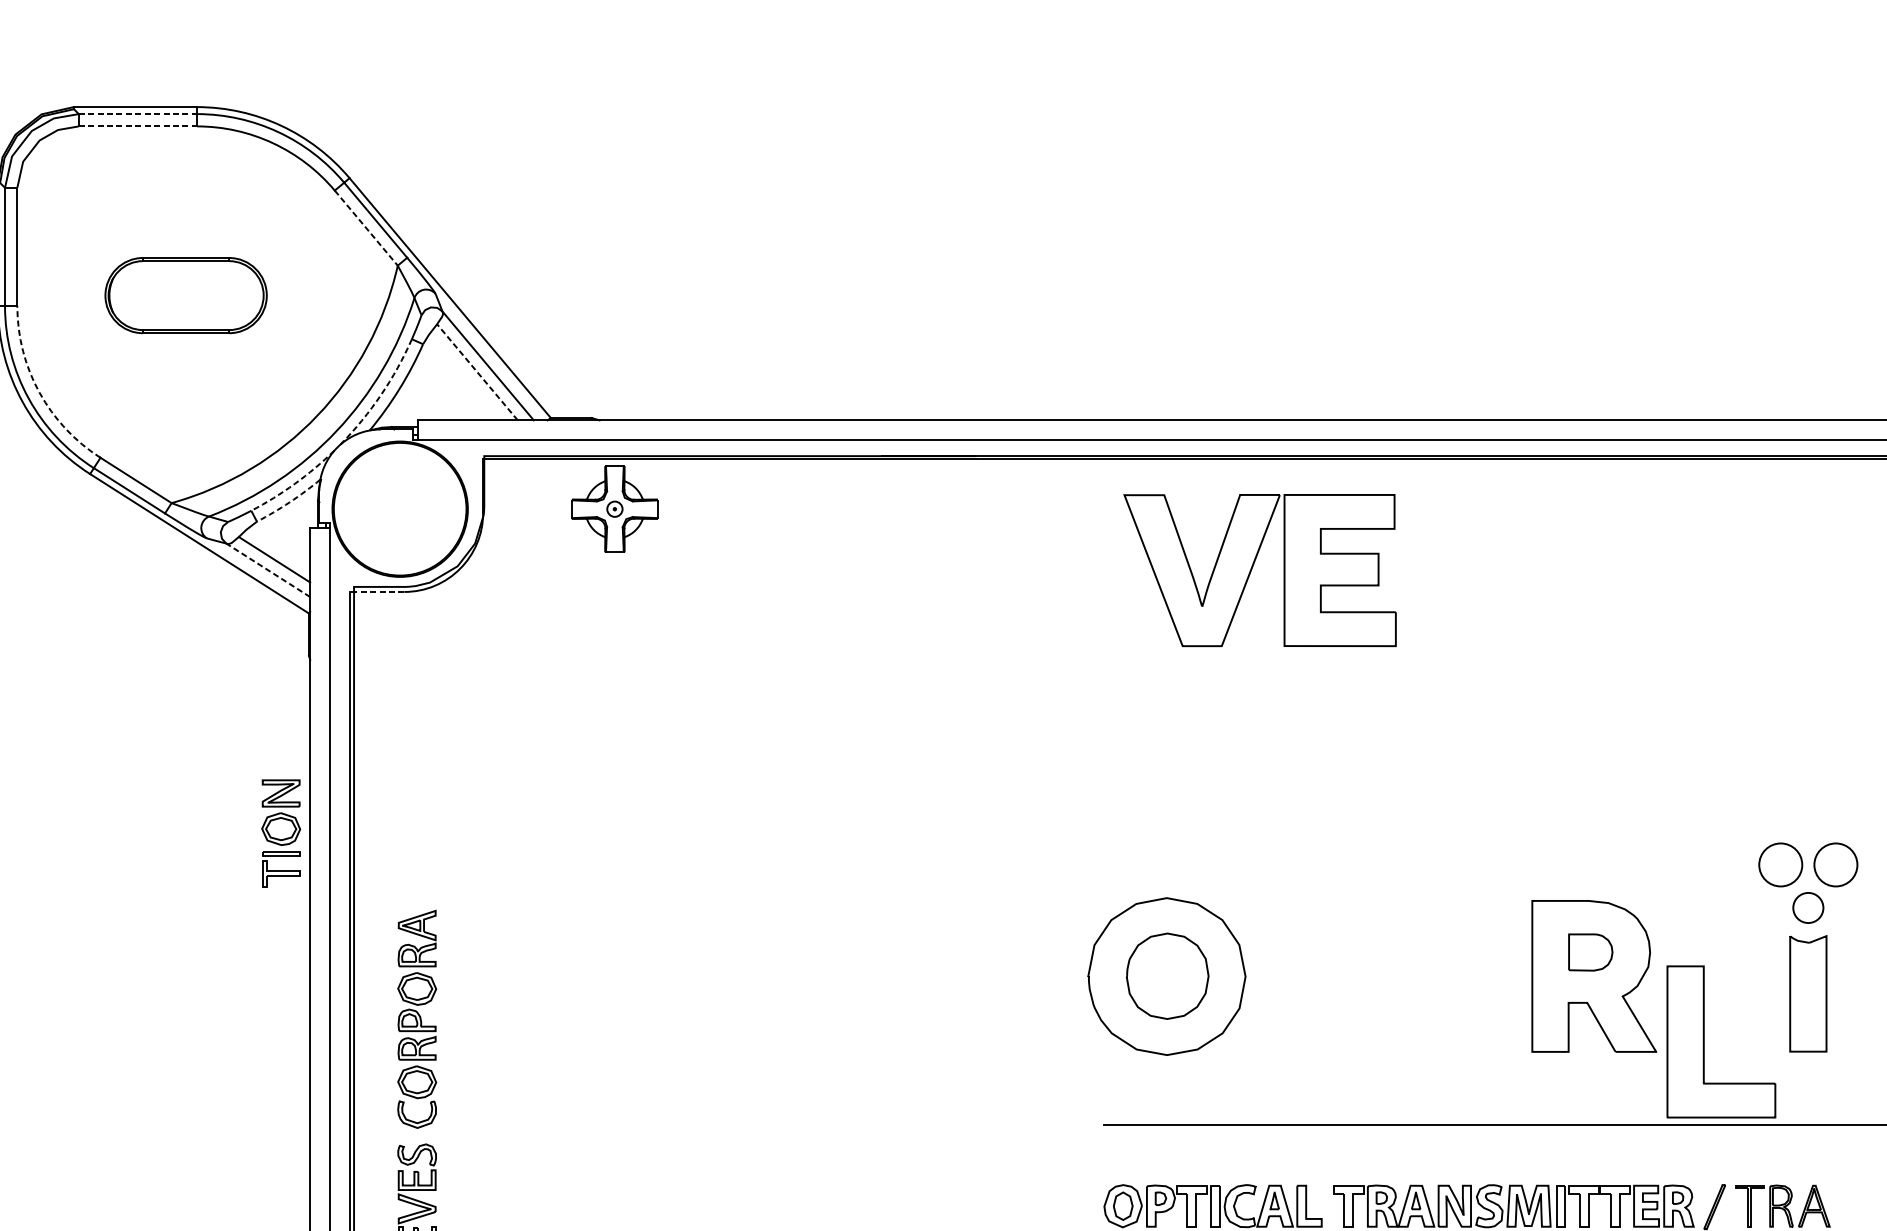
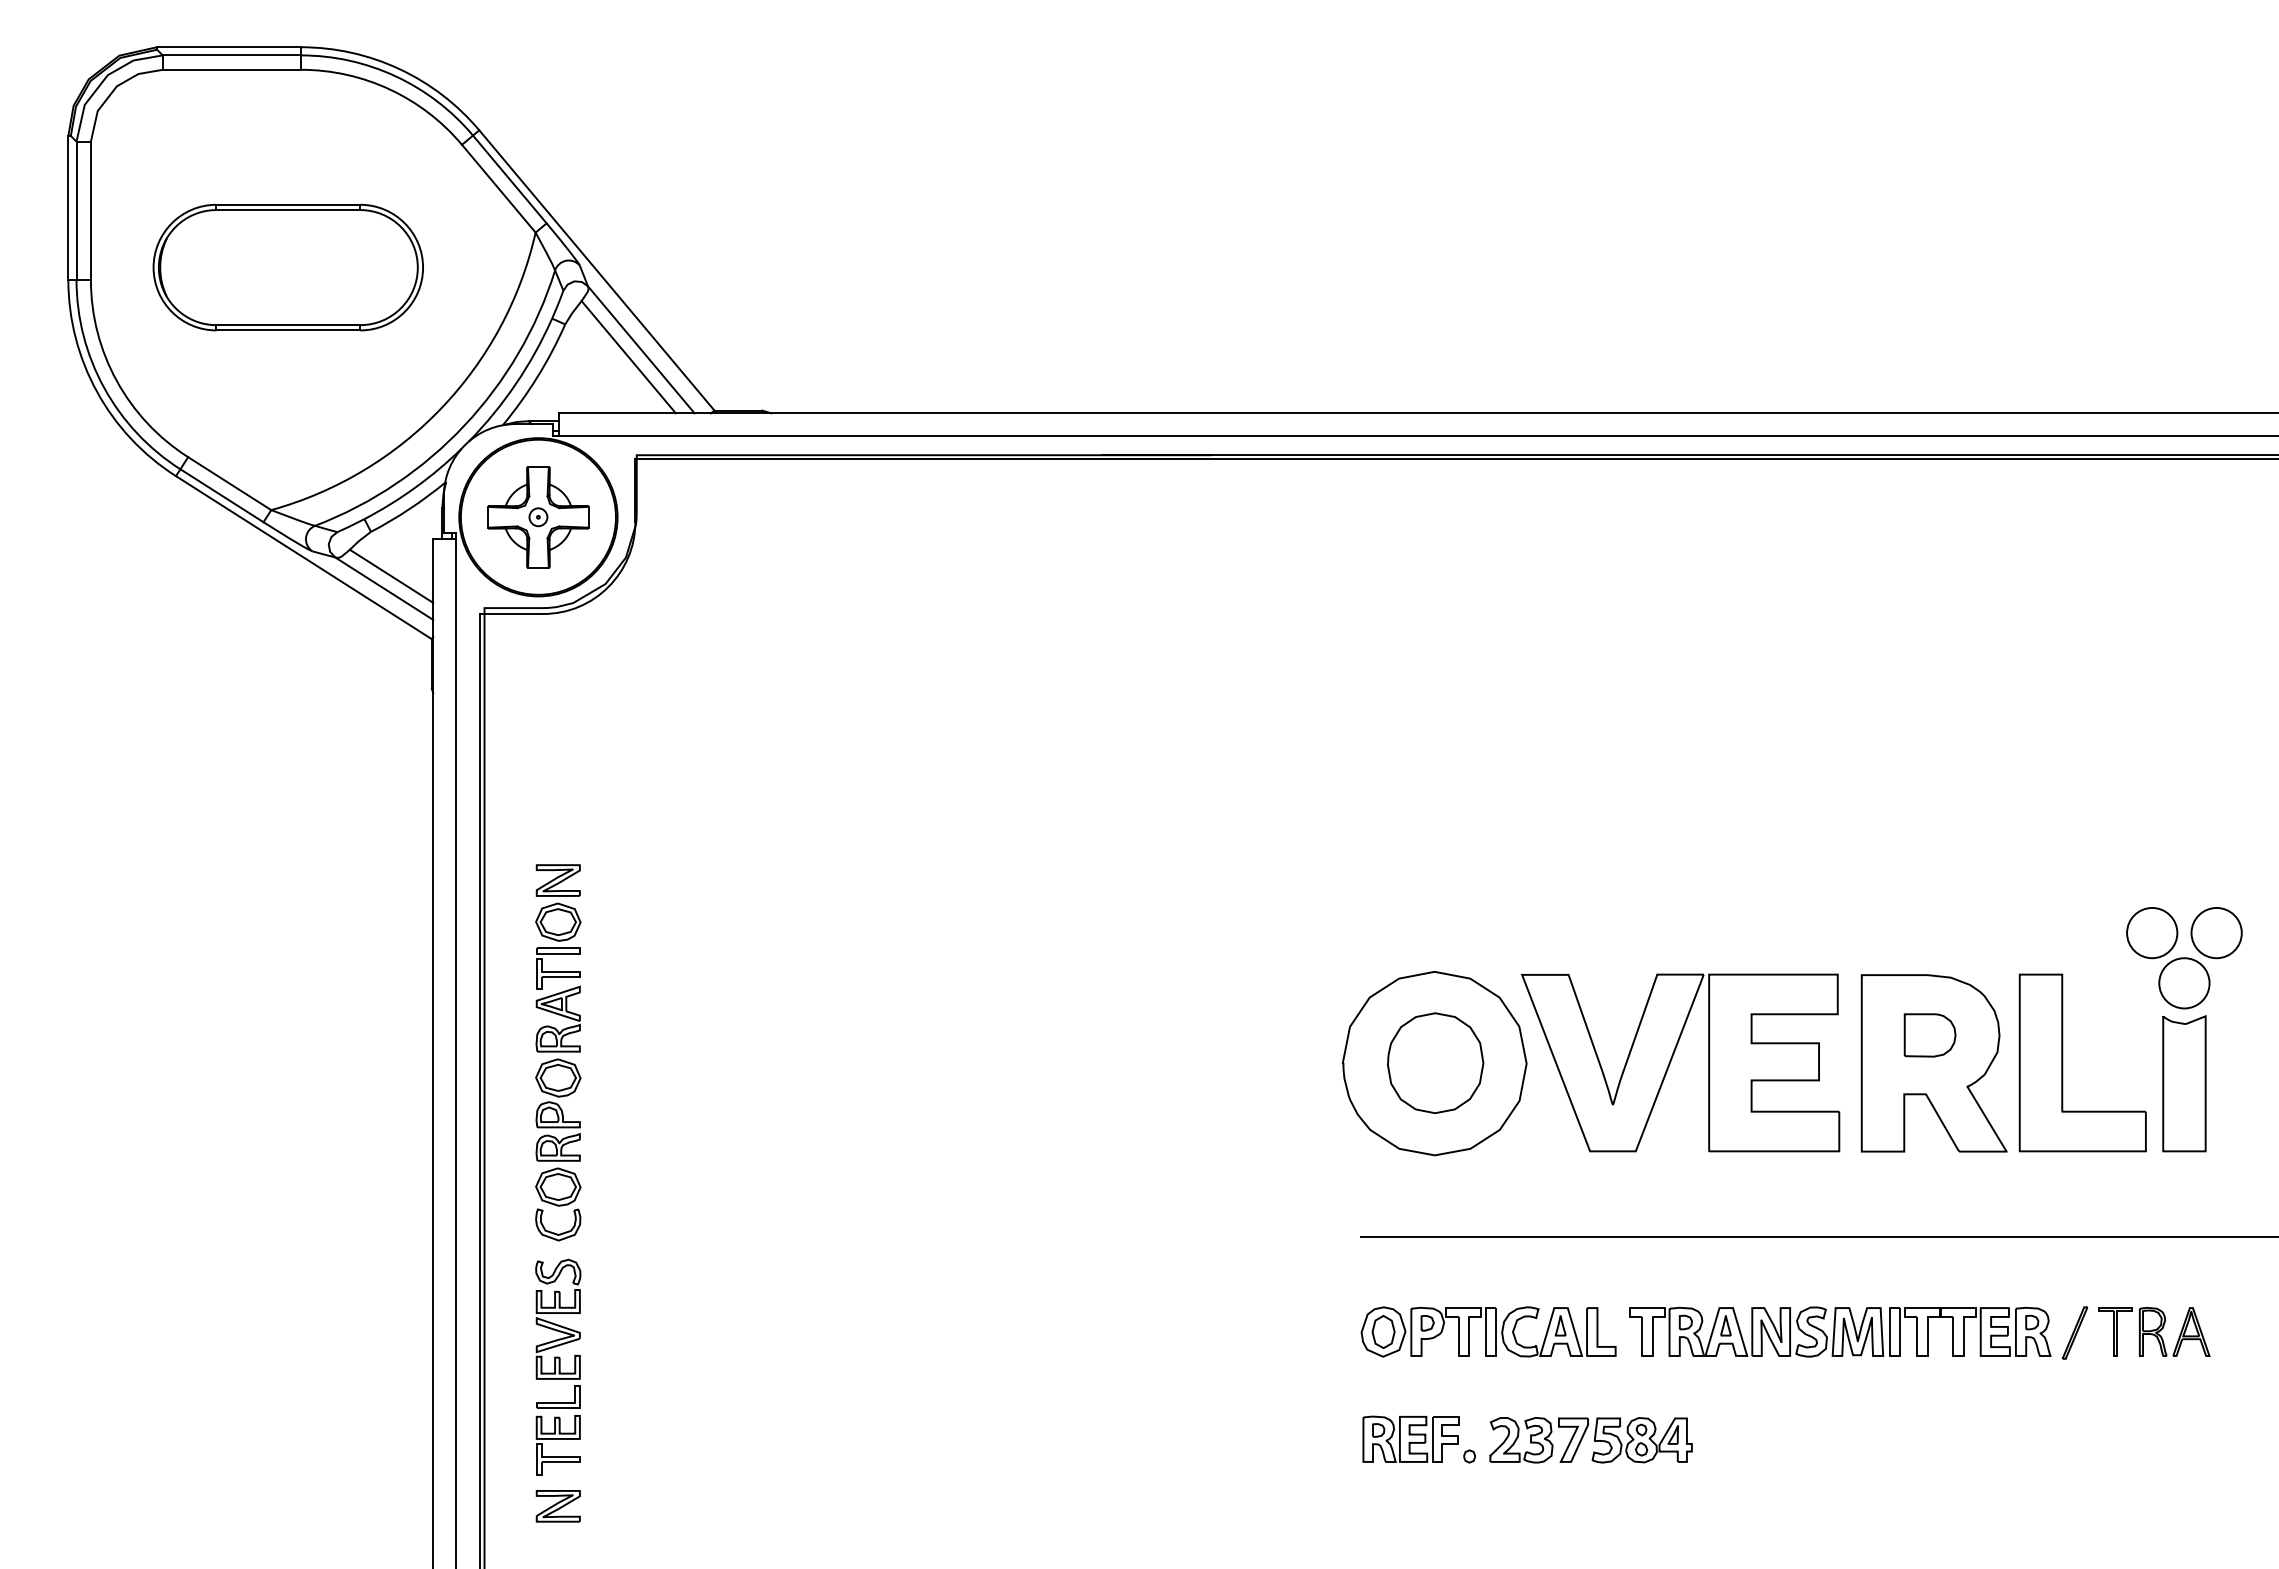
line: (138, 114) -> (232, 55), dashed -> solid
line: (138, 126) -> (232, 69), dashed -> solid
line: (366, 228) -> (499, 189), dashed -> solid
part: (185, 295) -> (287, 267), size x1.43
line: (477, 371) -> (628, 356), dashed -> solid
arc: (39, 393) -> (116, 381), dashed -> solid
arc: (381, 394) -> (516, 383), dashed -> solid
arc: (295, 483) -> (415, 487), dashed -> solid
arc: (289, 502) -> (409, 509), dashed -> solid
part: (614, 509) -> (538, 517), moved
part: (1253, 567) -> (1672, 1059), moved
line: (267, 570) -> (383, 588), dashed -> solid
line: (377, 592) -> (511, 614), dashed -> solid
part: (281, 832) -> (558, 926), moved
part: (1808, 908) -> (2184, 983), size x1.43
part: (1704, 1041) -> (2063, 1062), moved

